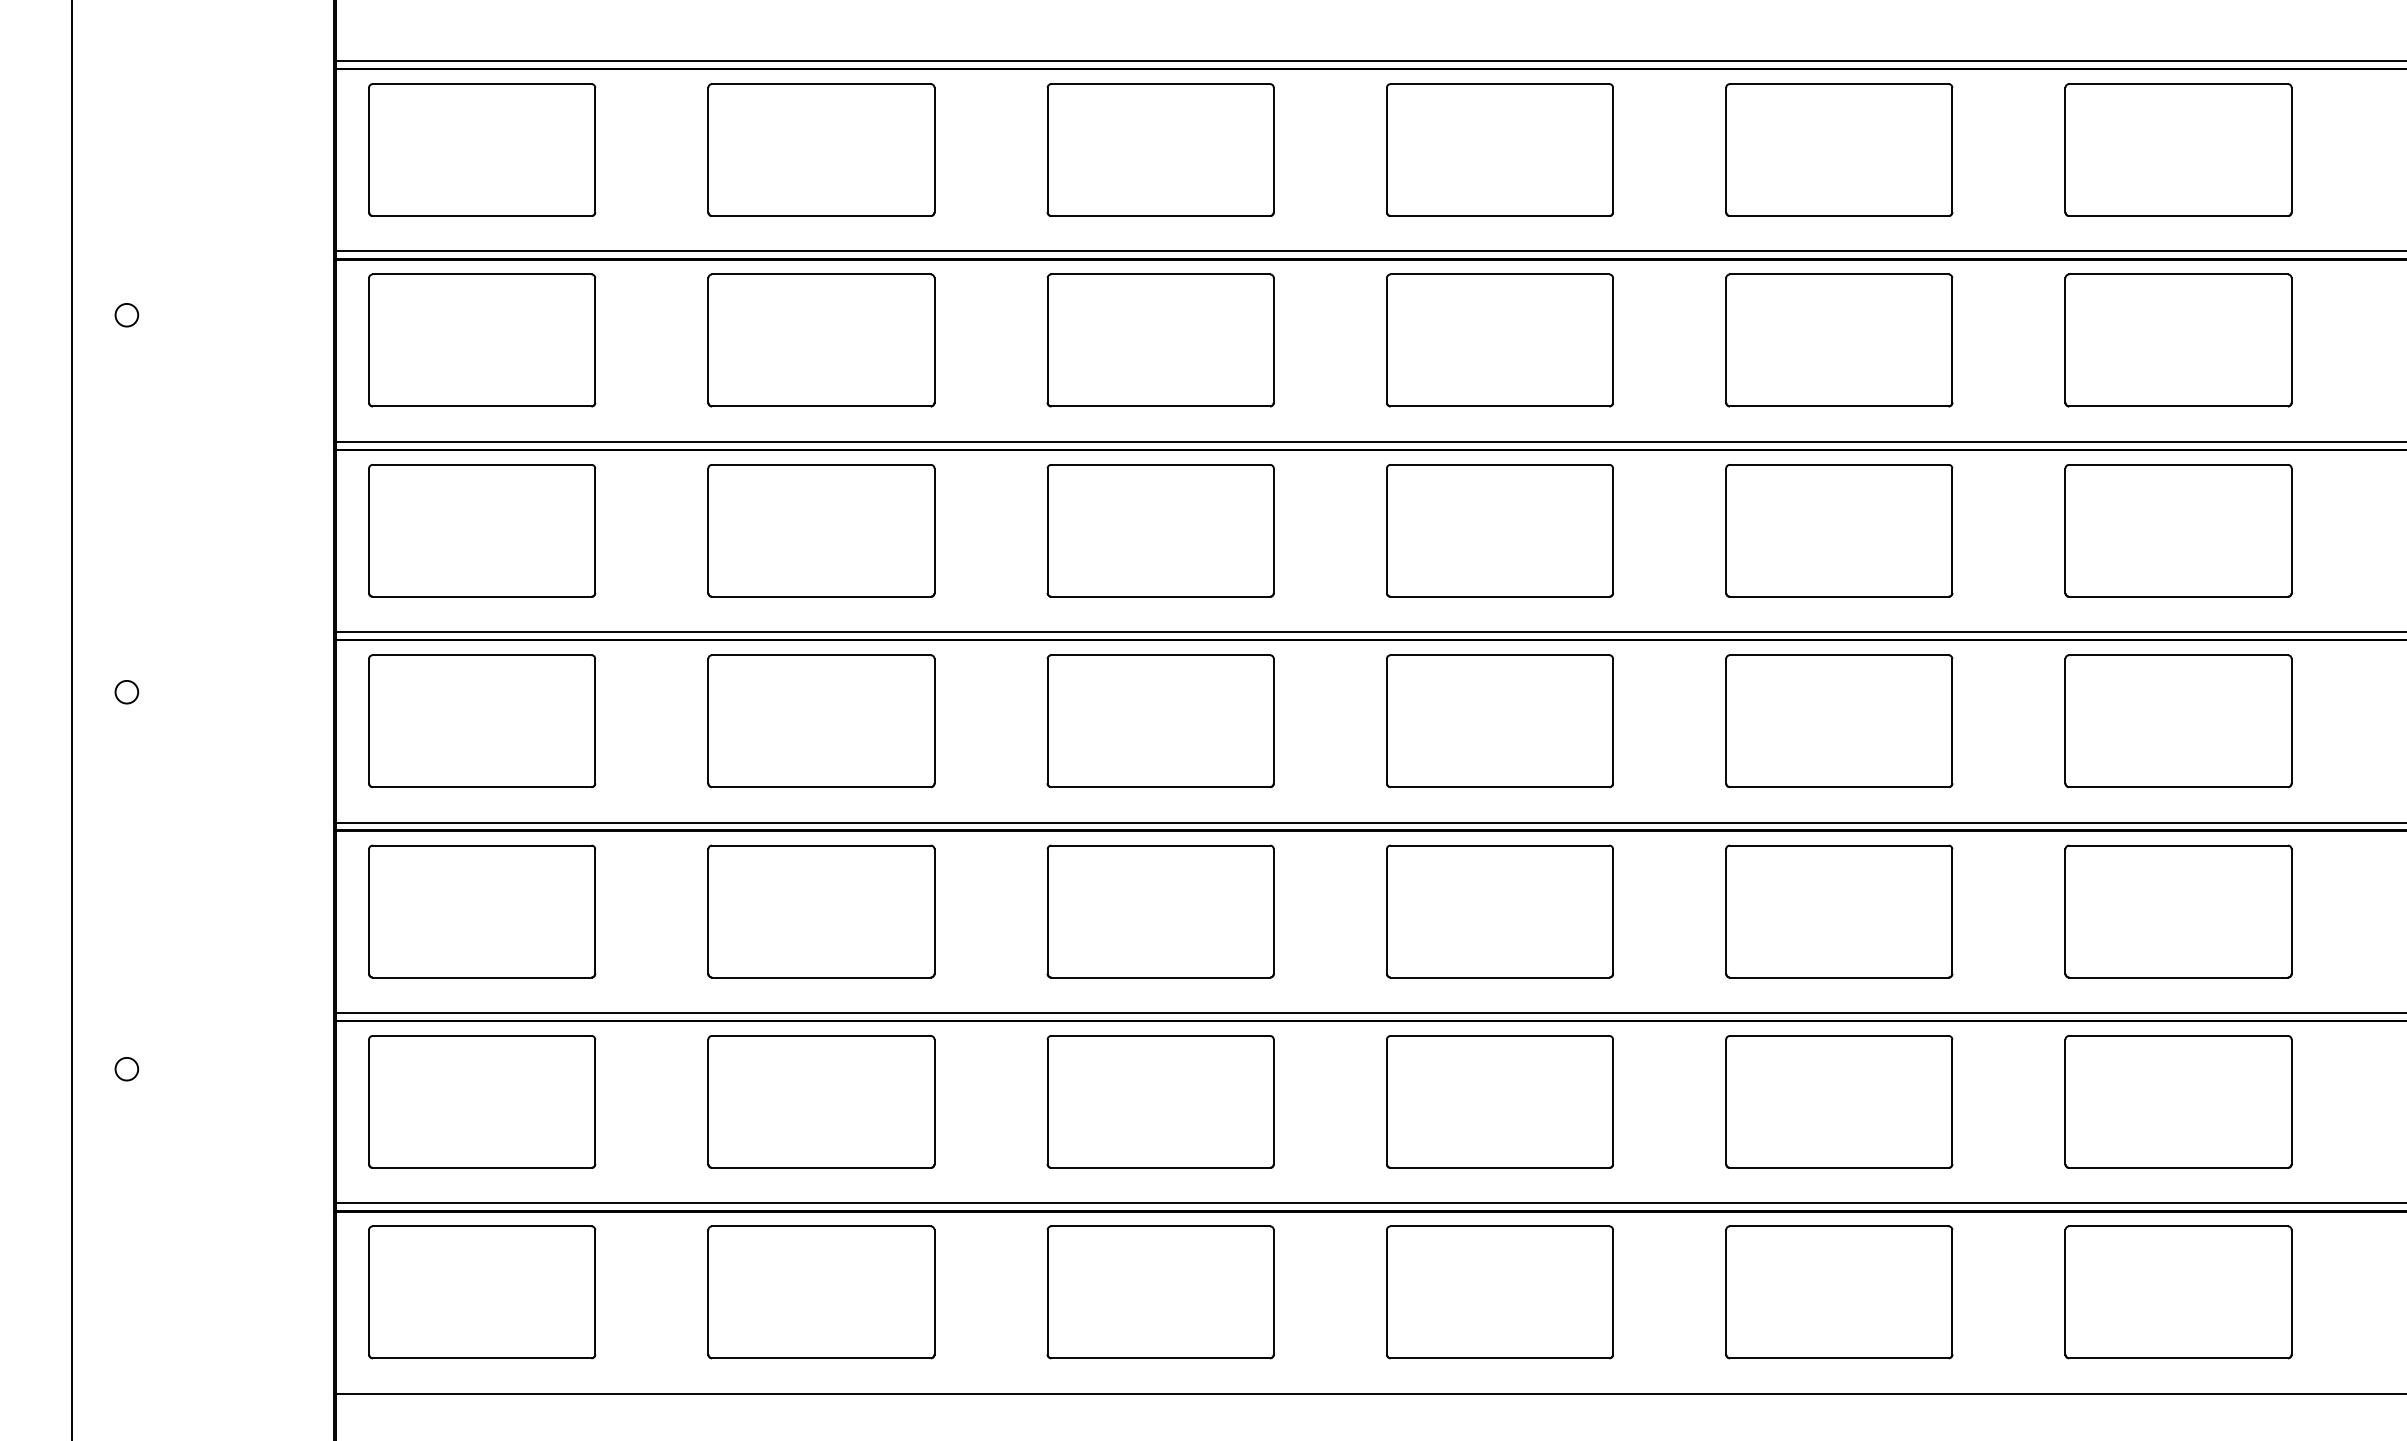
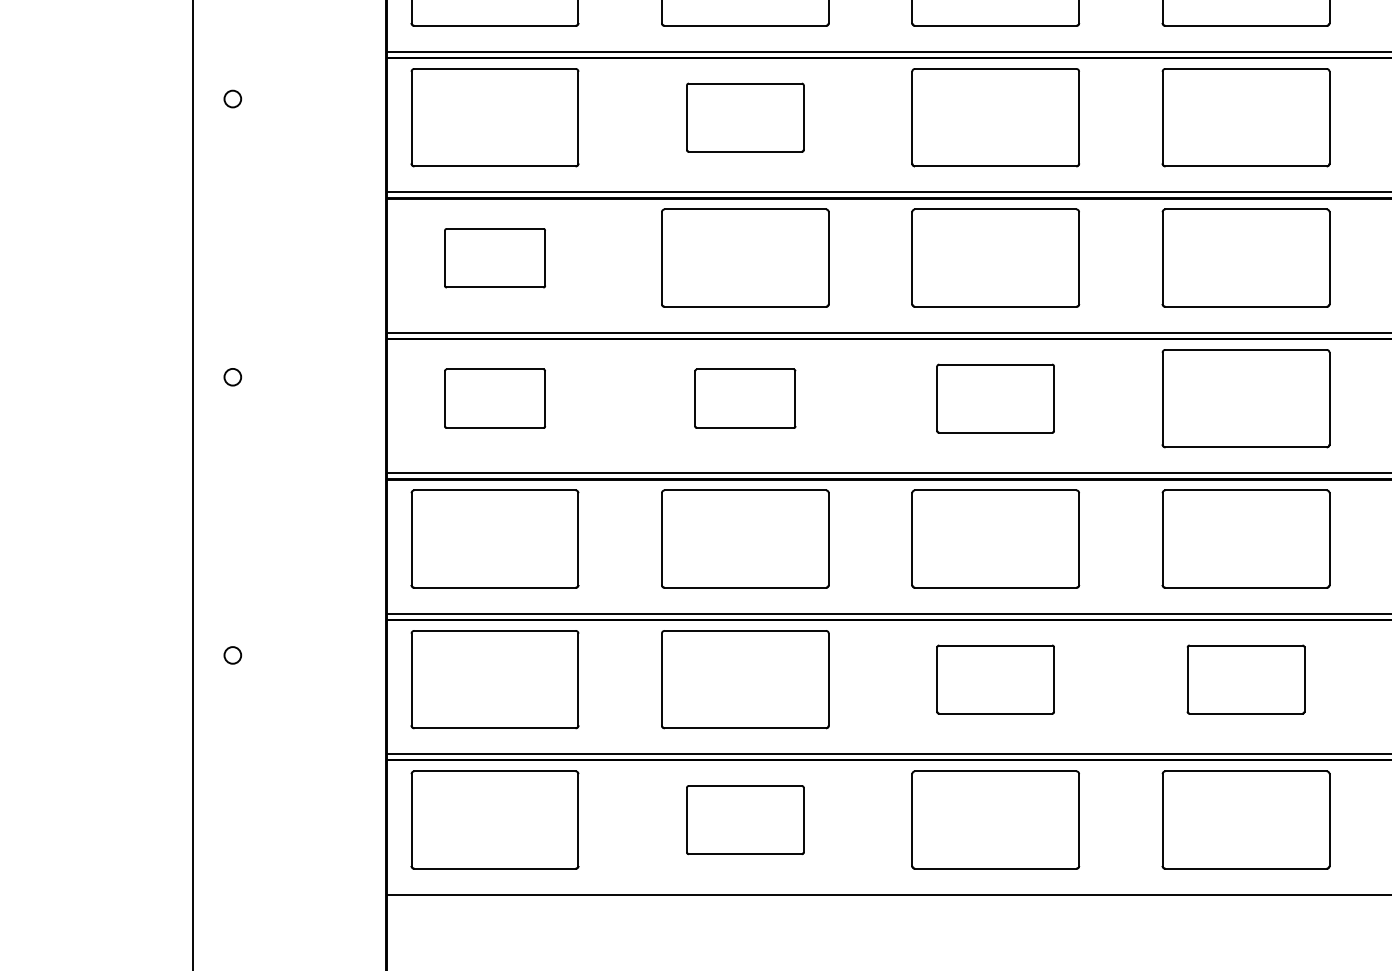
part: (821, 340) -> (745, 117), size x0.7
part: (482, 530) -> (495, 257), size x0.6
part: (482, 721) -> (495, 398), size x0.6
part: (821, 721) -> (745, 398), size x0.6
part: (1160, 721) -> (995, 398), size x0.7
part: (1160, 1101) -> (995, 679), size x0.7
part: (1499, 1101) -> (1245, 679), size x0.7
part: (821, 1292) -> (745, 820), size x0.7

